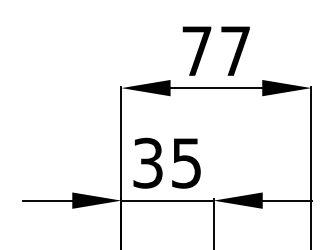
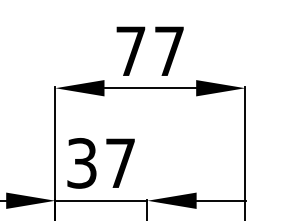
text: (186, 163) -> (120, 163), 35 -> 37

